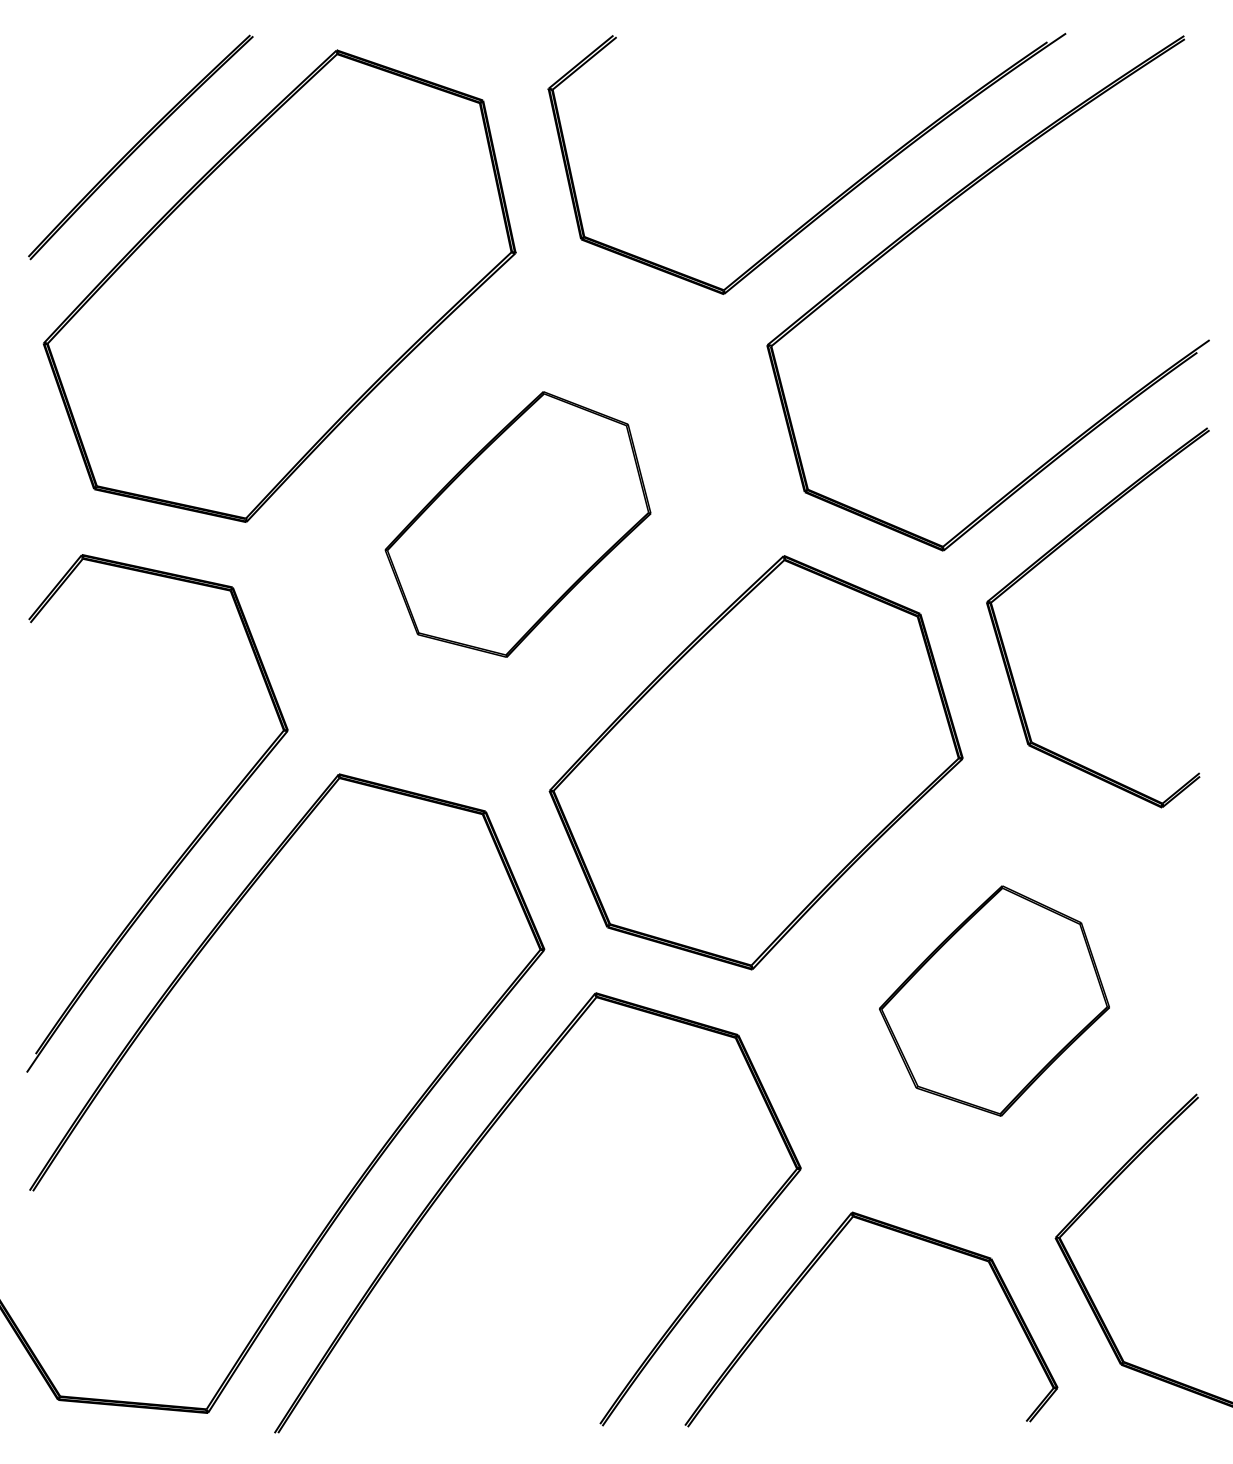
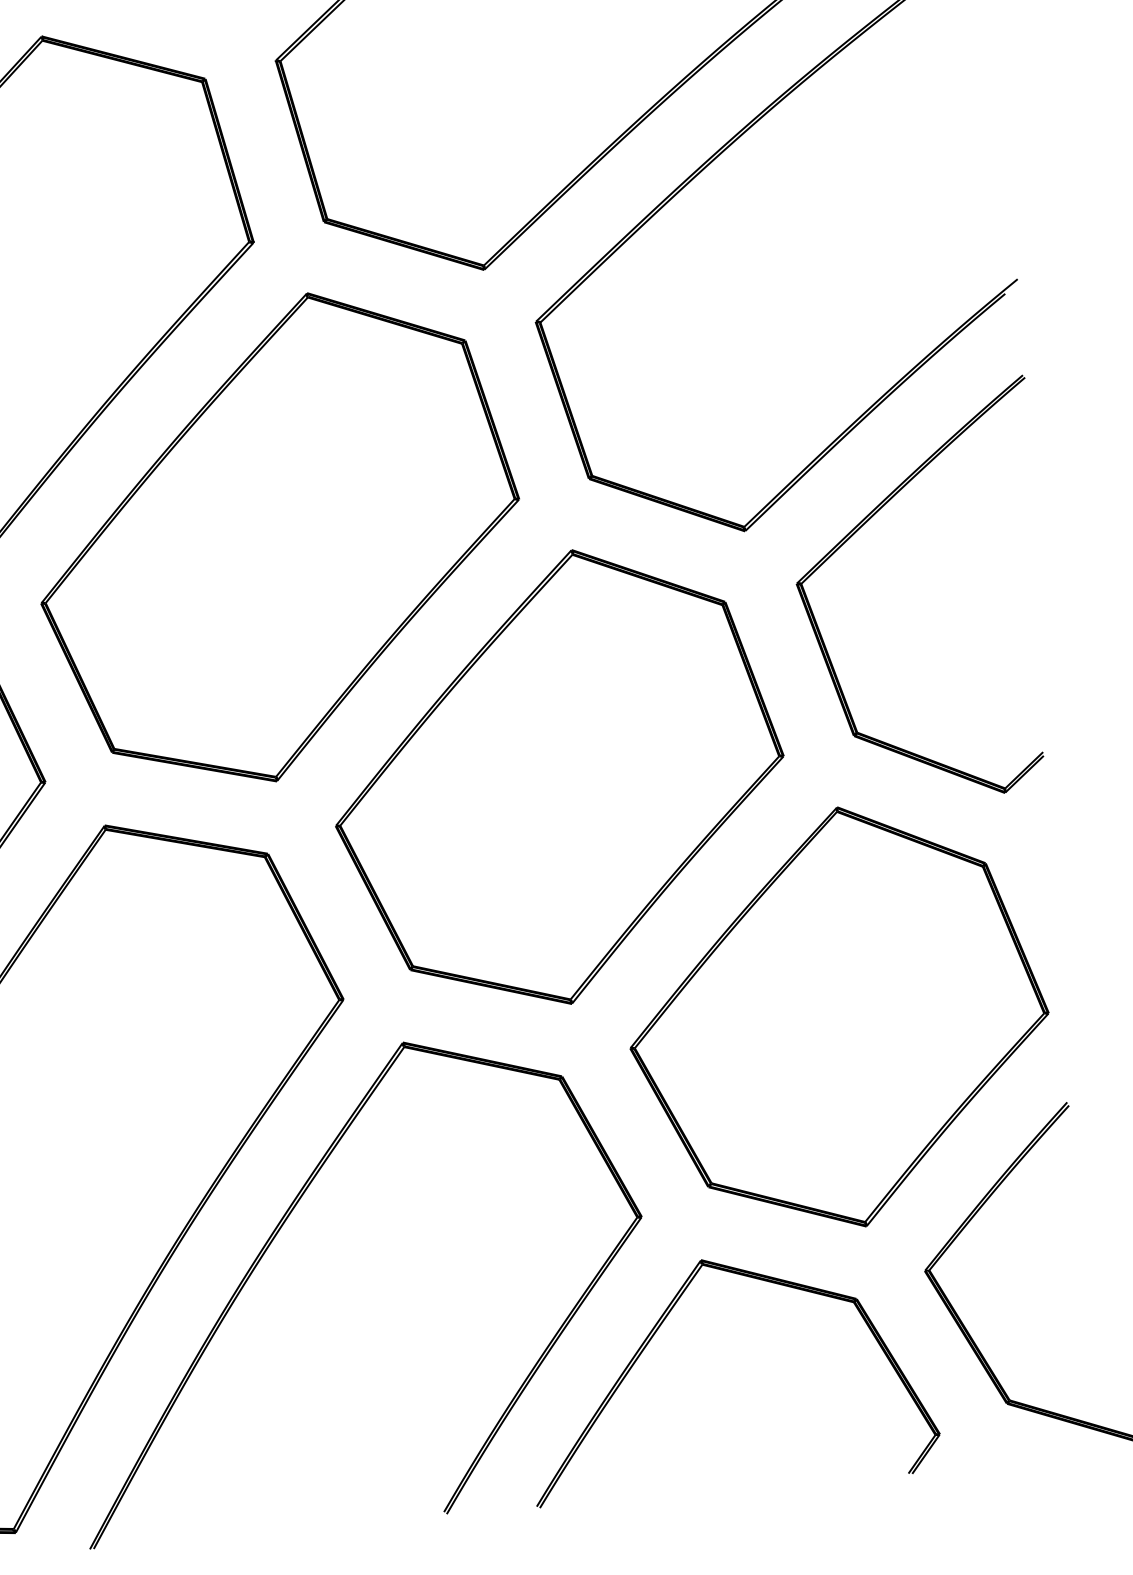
part: (517, 524) -> (278, 538), size x1.67
part: (994, 1000) -> (838, 1017), size x1.67

